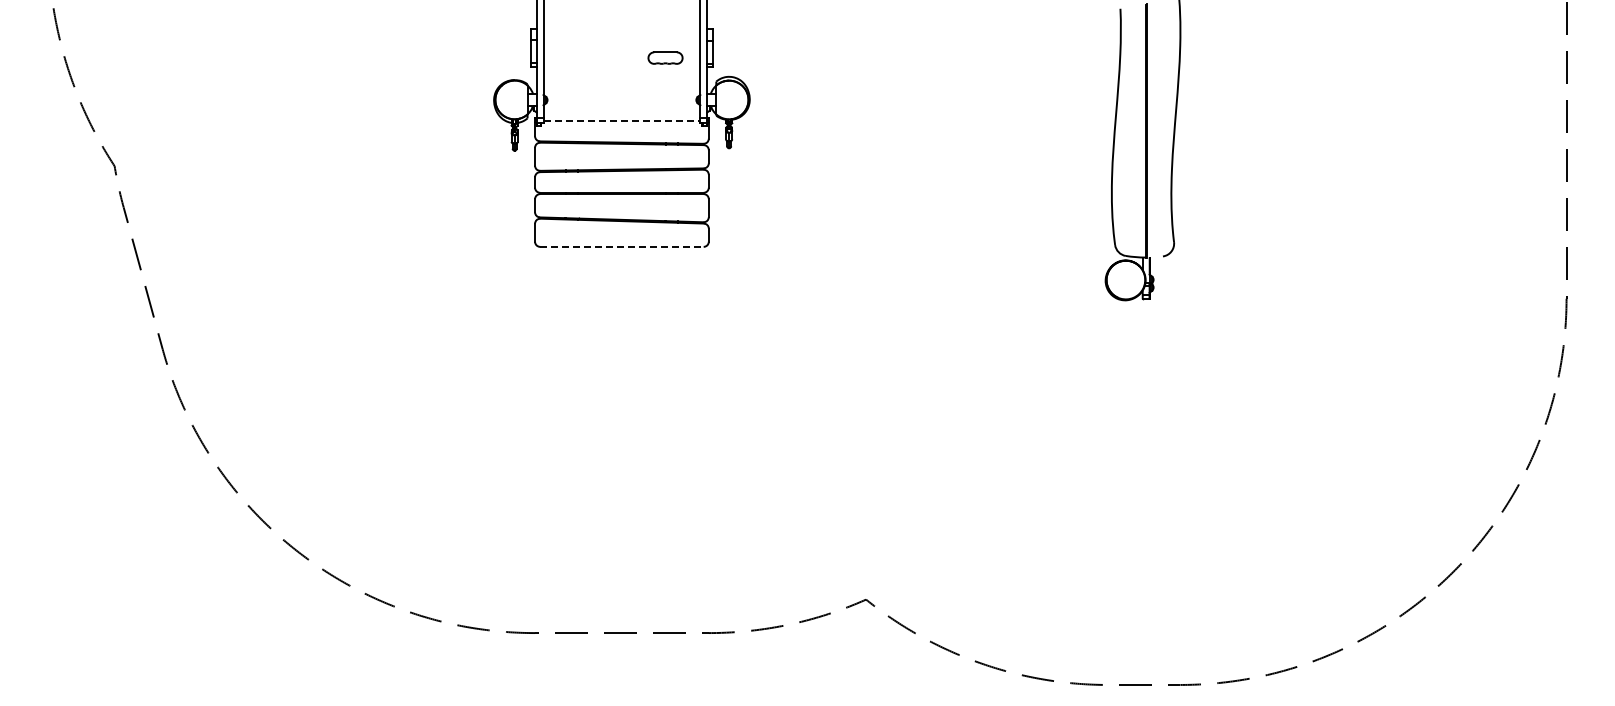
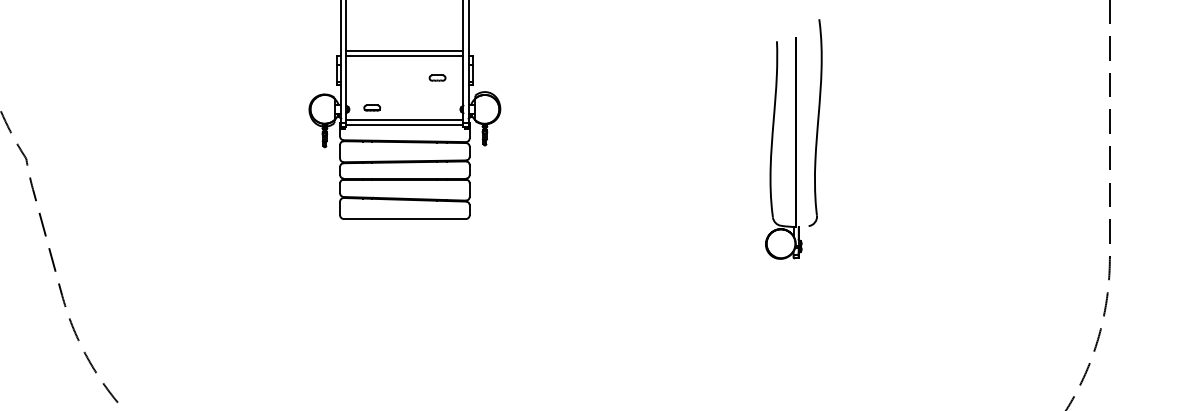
line: (621, 21) -> (404, 50), added
line: (621, 28) -> (404, 56), added
part: (665, 57) -> (437, 77), size x0.62
part: (577, 97) -> (371, 107), added
line: (621, 114) -> (404, 120), added
line: (622, 121) -> (405, 125), dashed -> solid
line: (621, 246) -> (404, 218), dashed -> solid

